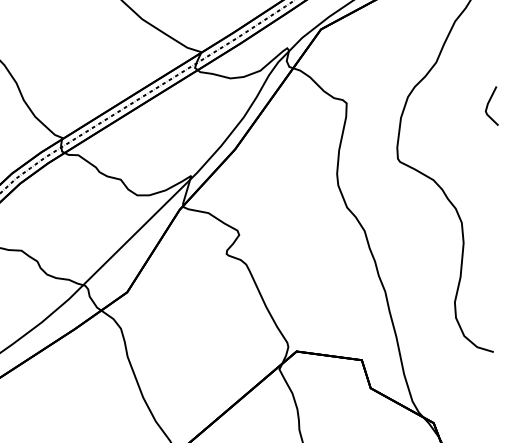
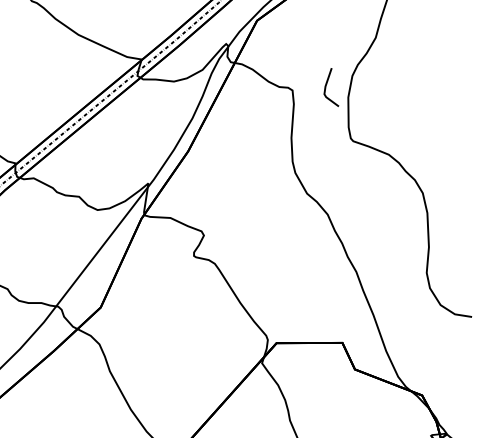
line: (489, 103) -> (327, 85), moved

